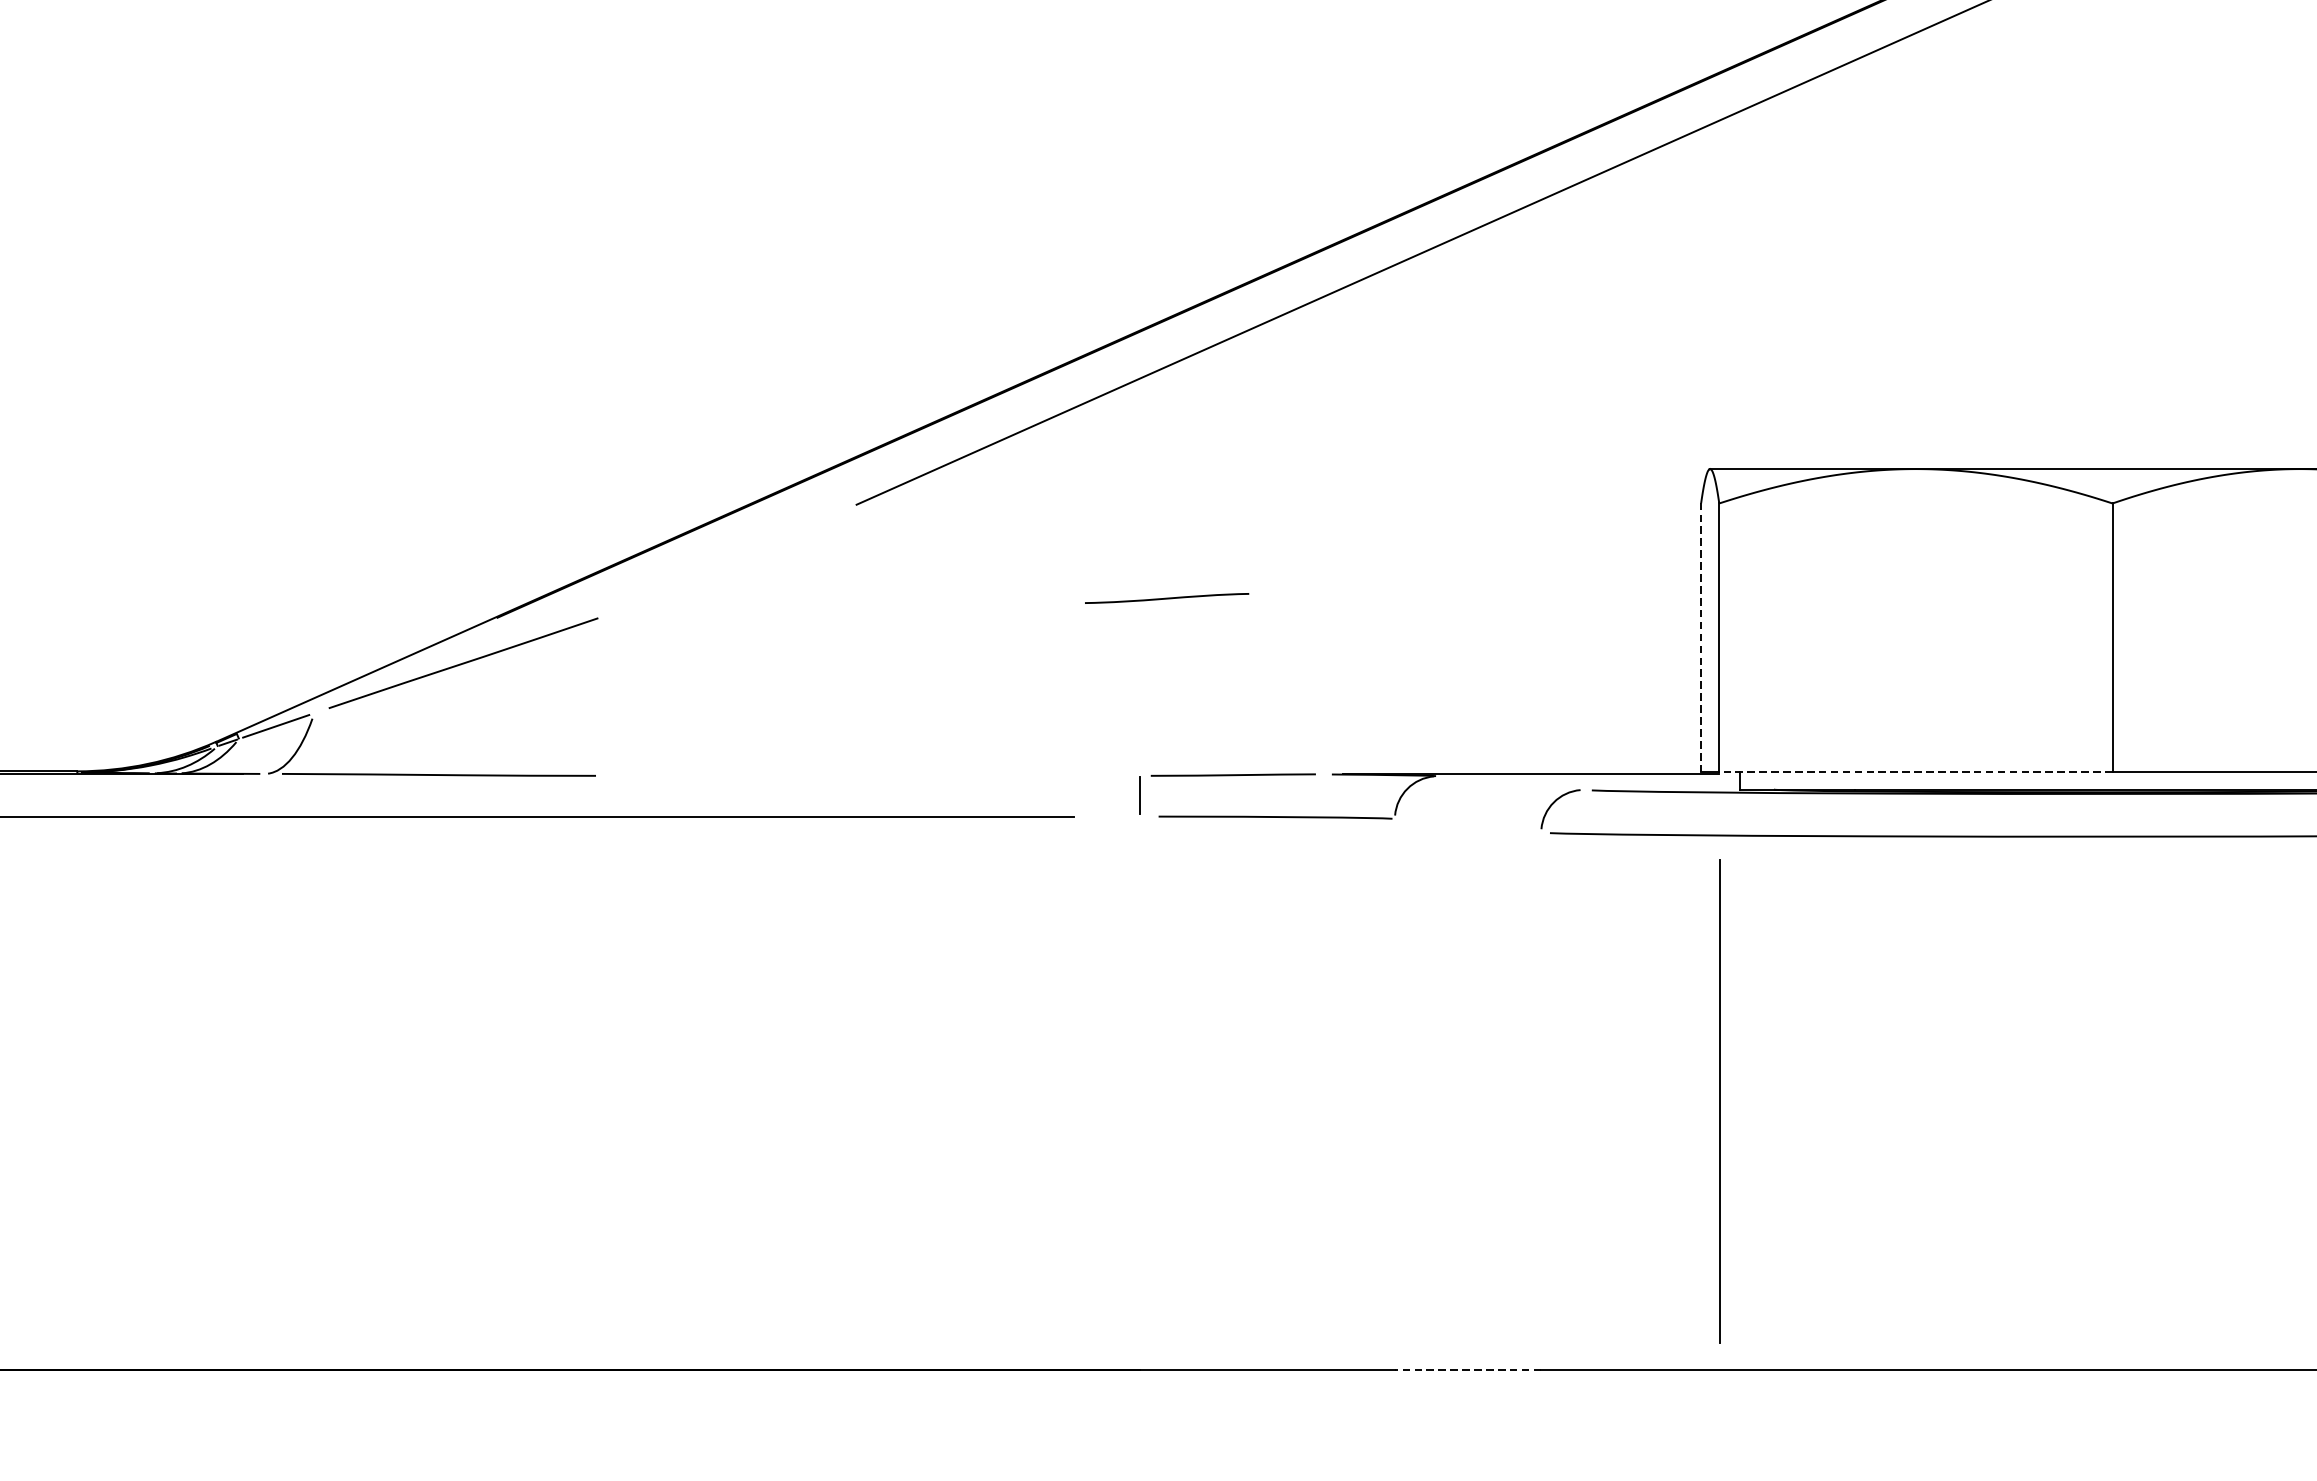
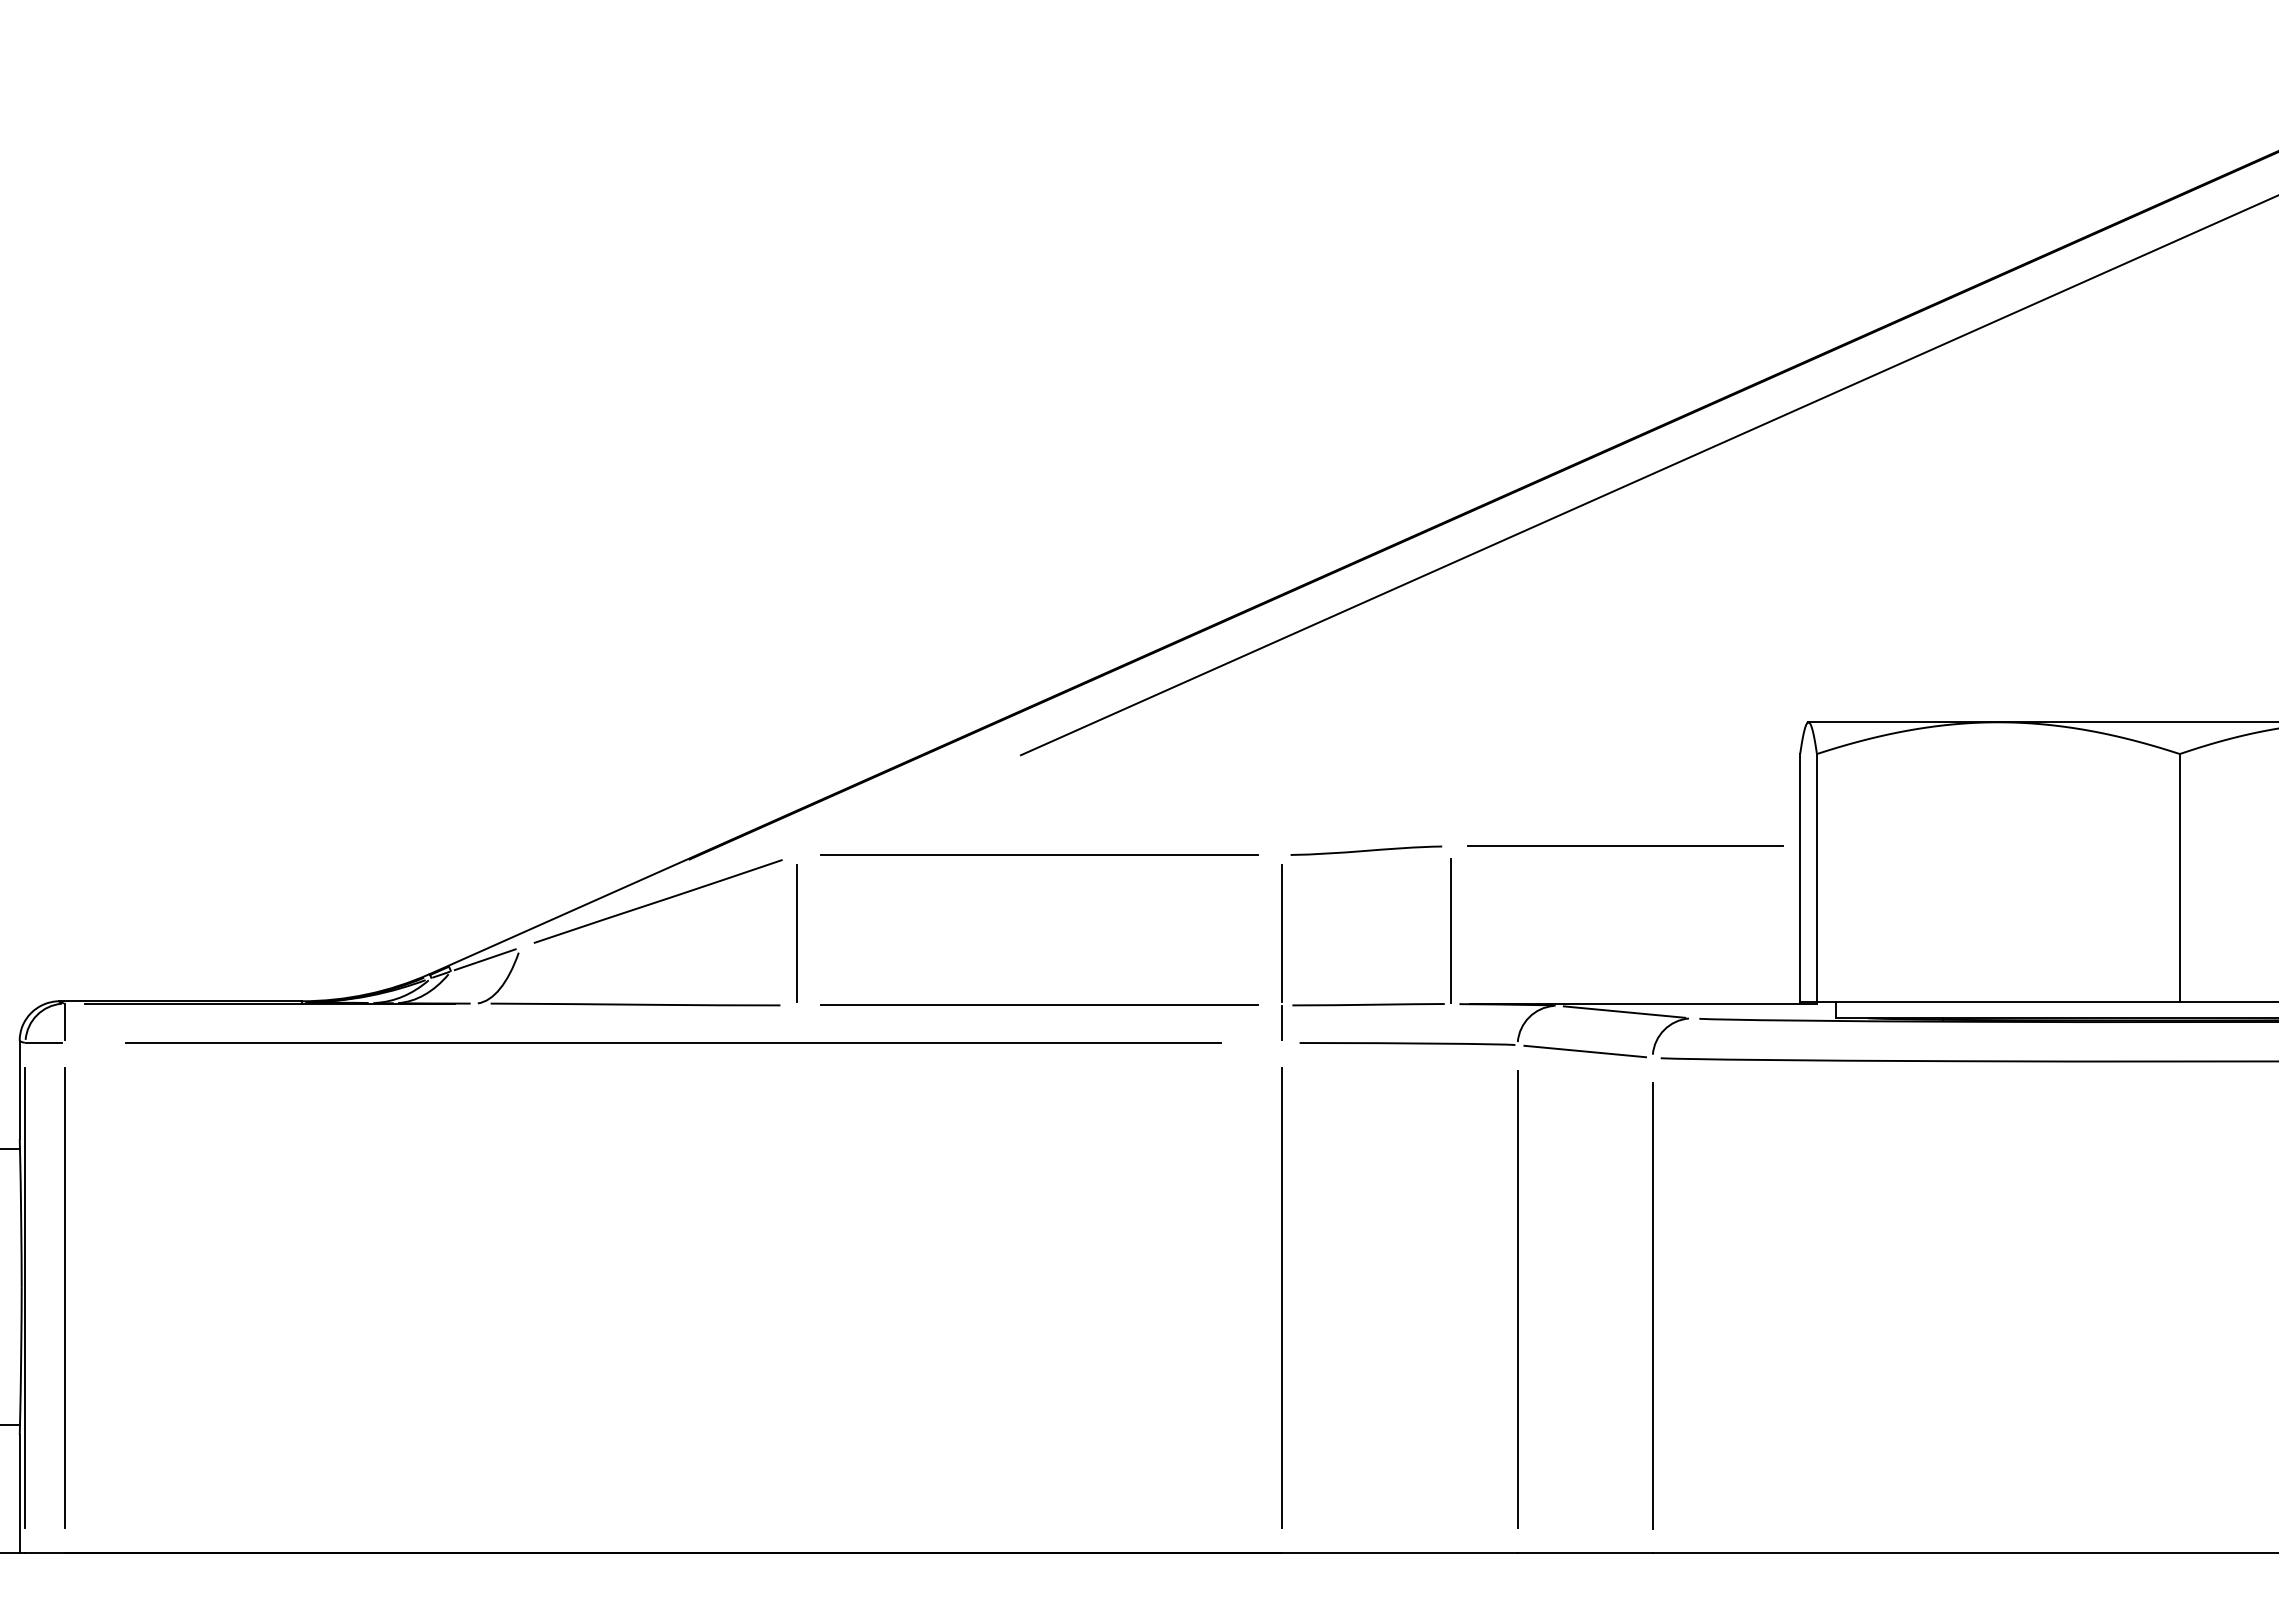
line: (1167, 598) -> (1366, 850), moved
line: (1511, 603) -> (1625, 846), added
line: (876, 612) -> (1039, 854), added
line: (1701, 637) -> (1800, 877), dashed -> solid
line: (1322, 694) -> (1450, 930), added
line: (614, 697) -> (797, 933), added
line: (1140, 697) -> (1282, 933), added
line: (1914, 772) -> (1997, 1002), dashed -> solid
line: (876, 775) -> (1039, 1005), added
line: (1510, 782) -> (1624, 1011), added
line: (1468, 825) -> (1585, 1051), added
line: (1140, 1092) -> (1282, 1297), added
line: (1394, 1093) -> (1517, 1298), added
line: (1719, 1101) -> (1652, 1305), moved
line: (1468, 1369) -> (1585, 1553), dashed -> solid

